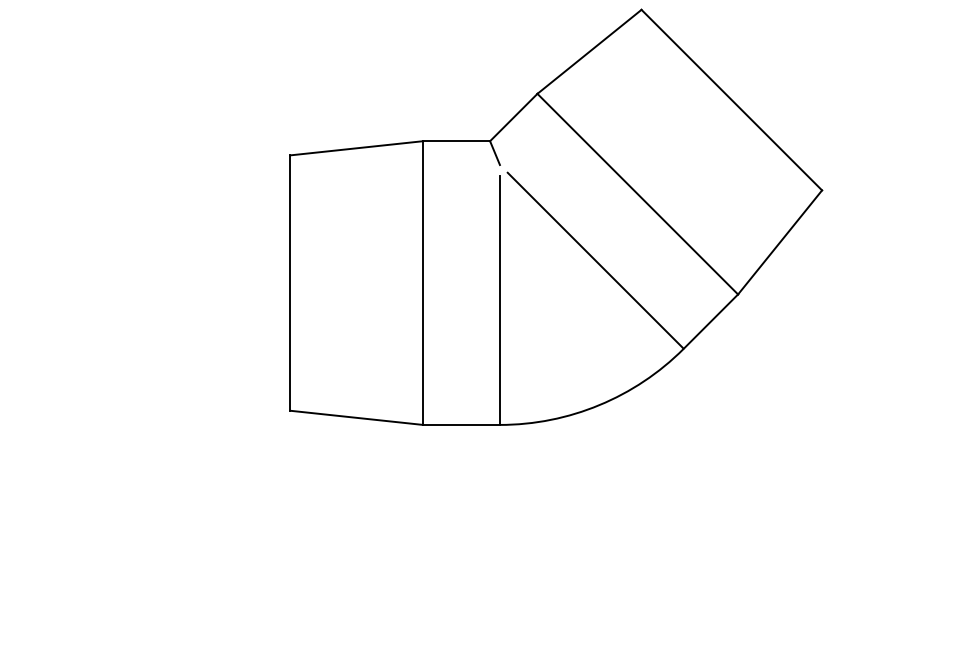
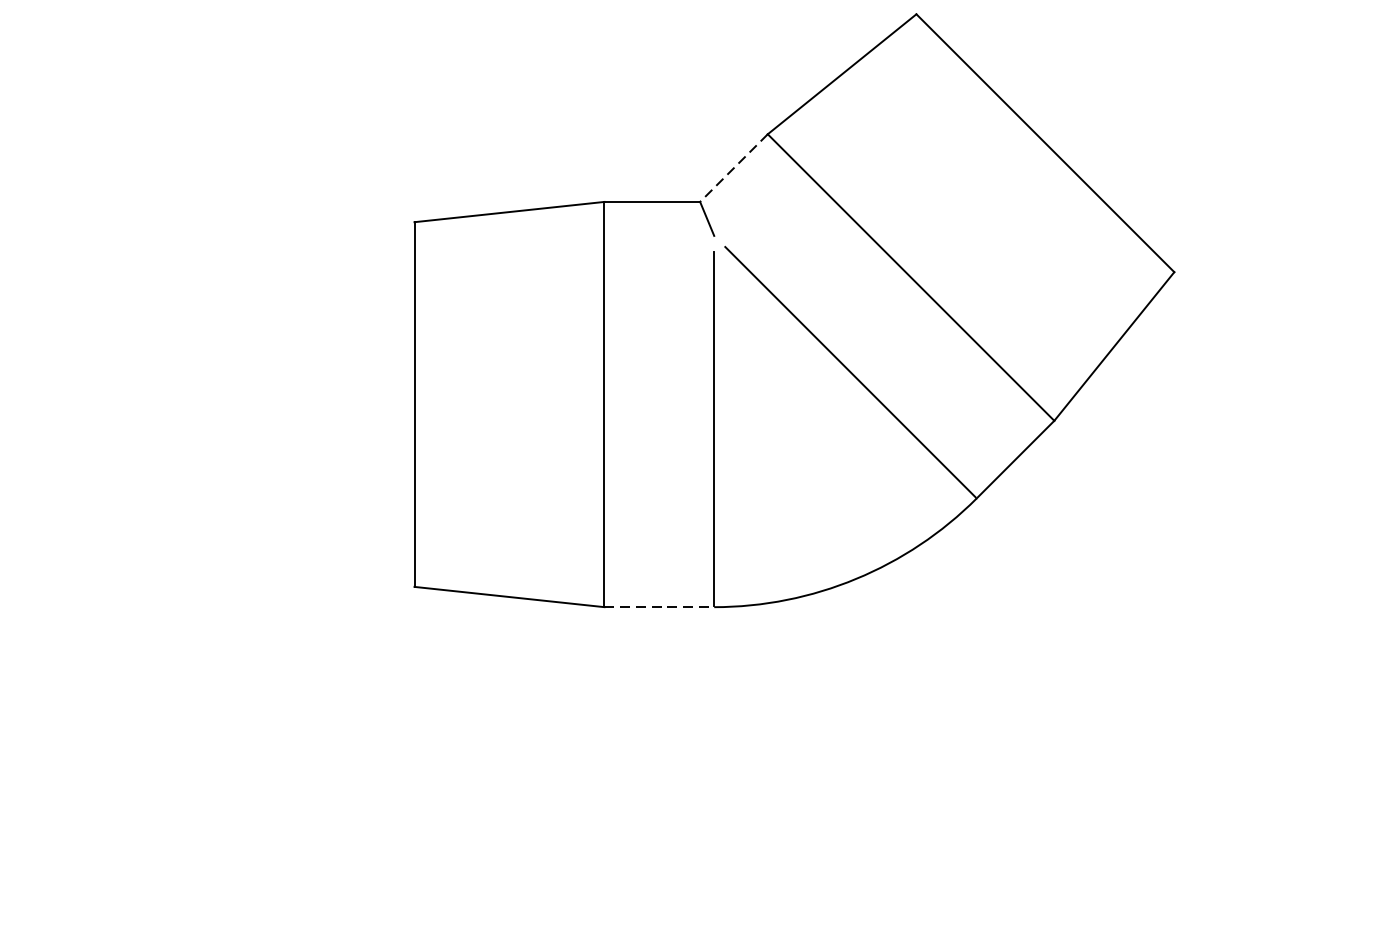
line: (513, 117) -> (733, 168), solid -> dashed
line: (462, 424) -> (660, 606), solid -> dashed

